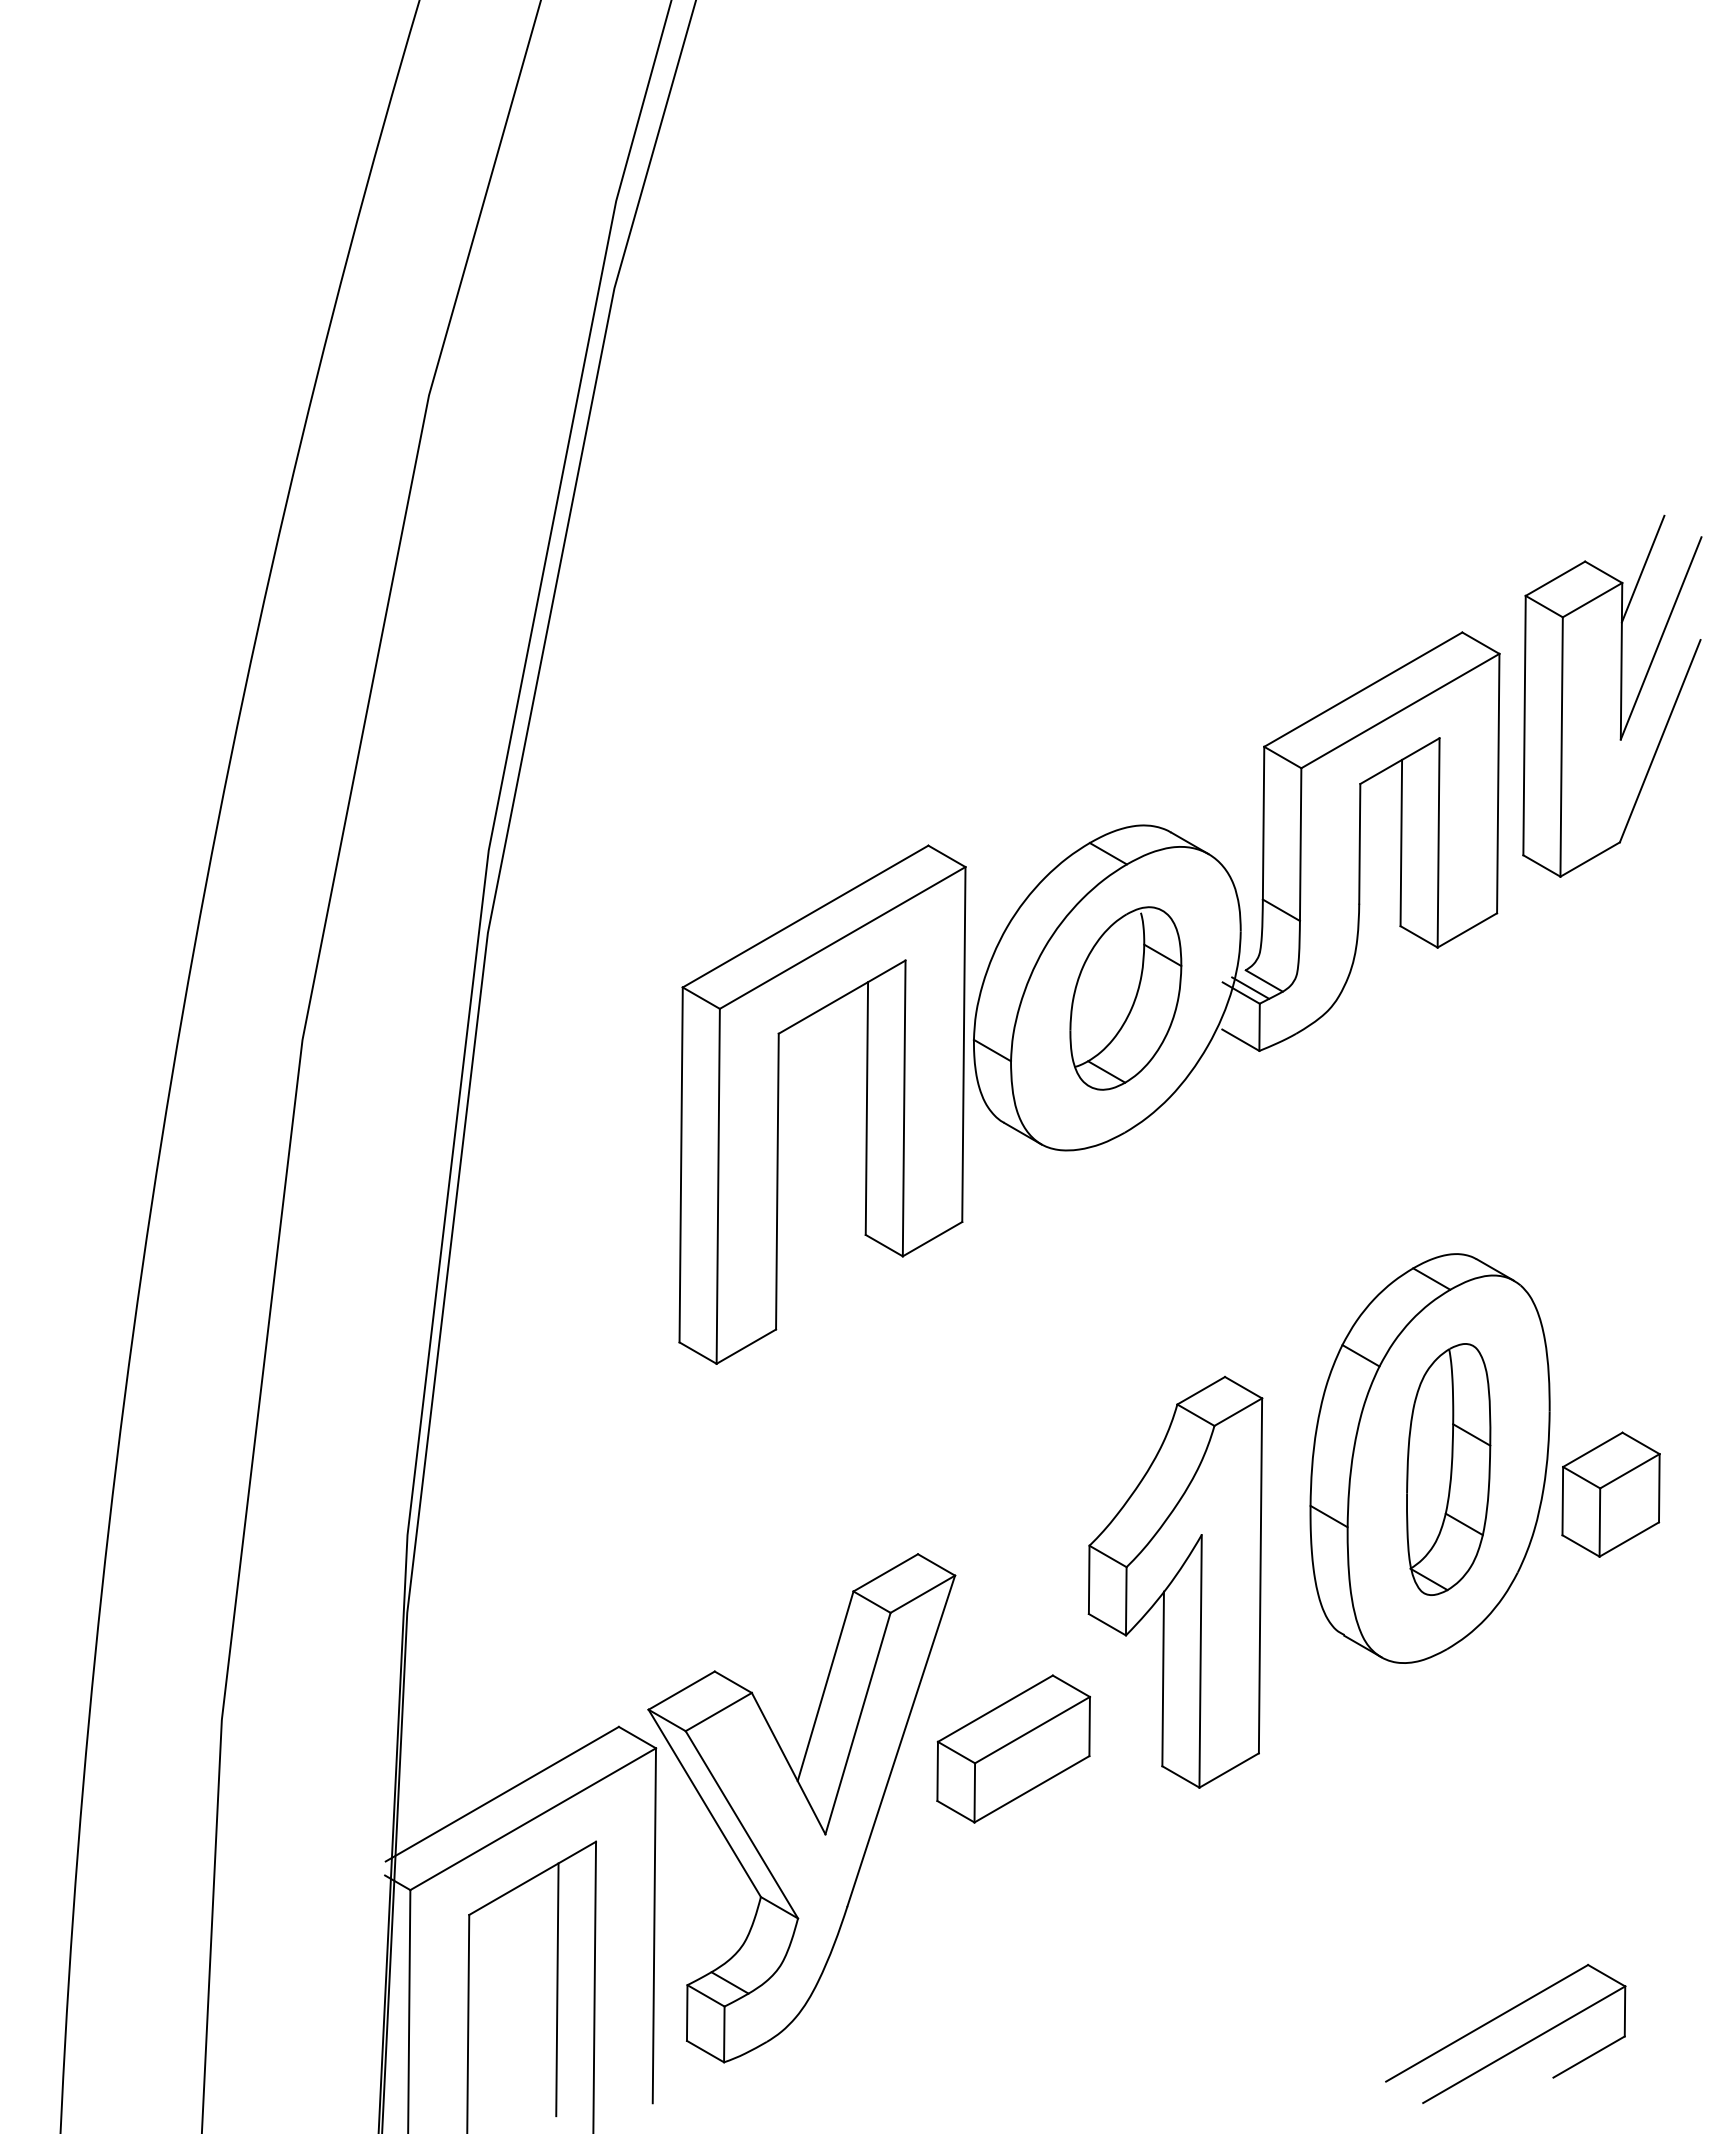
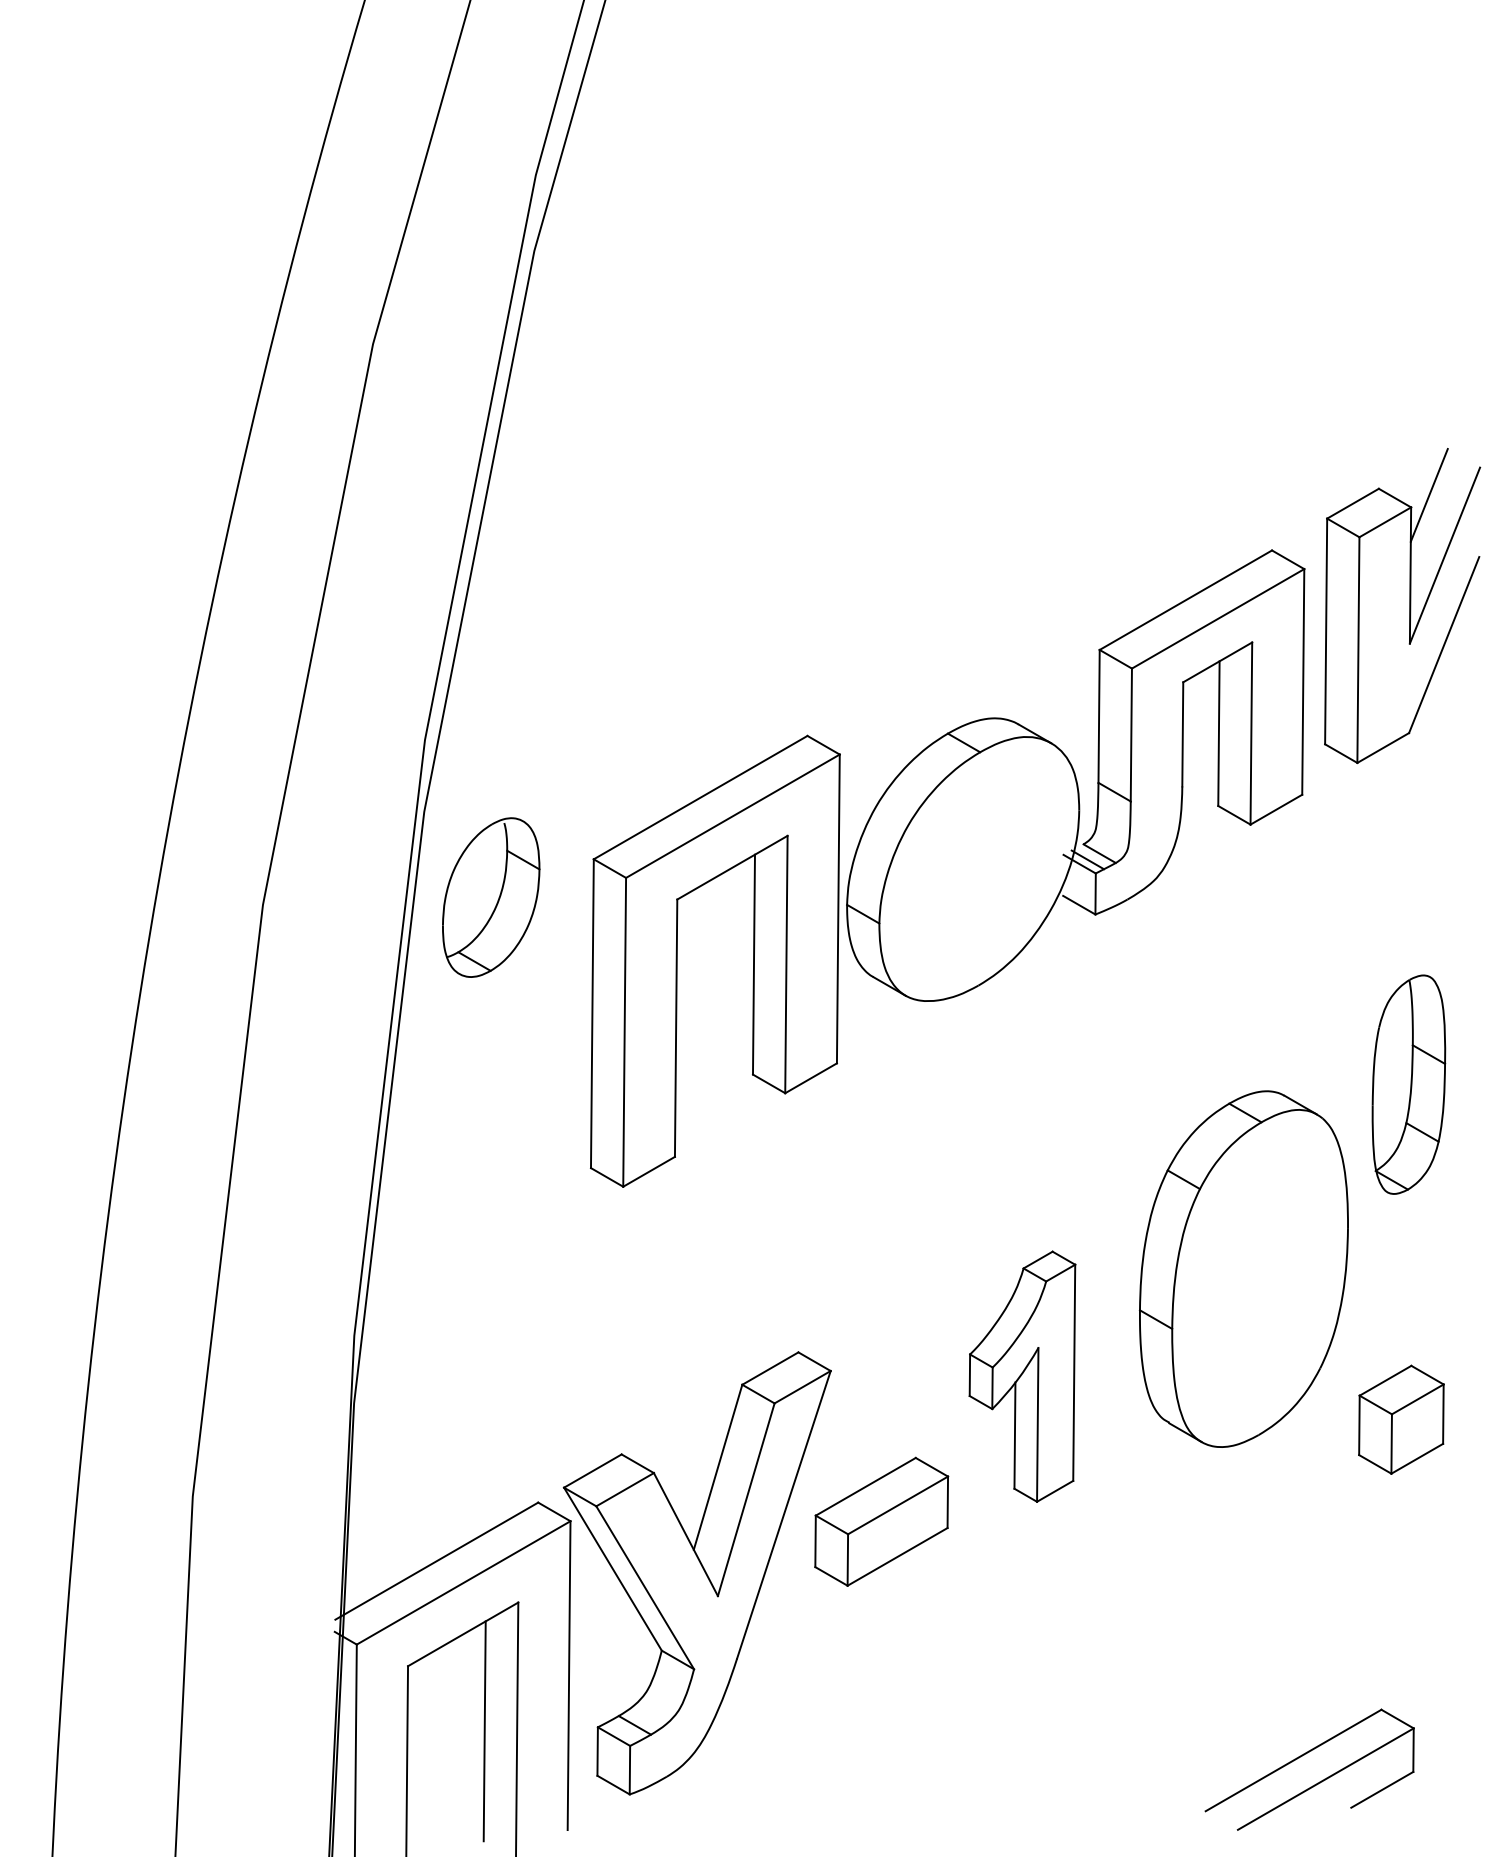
part: (1125, 998) -> (490, 897), moved
part: (1448, 1469) -> (1408, 1084), moved
part: (1610, 1494) -> (1400, 1419), moved
part: (1175, 1581) -> (1022, 1376), size x0.7

